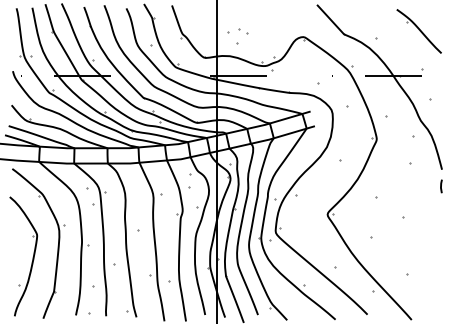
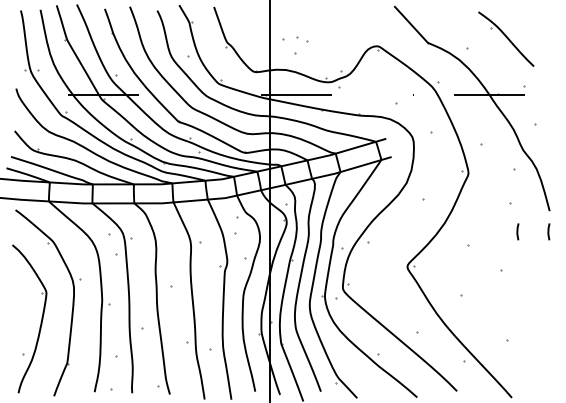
part: (419, 30) -> (506, 38), moved
line: (416, 186) -> (517, 231), added

